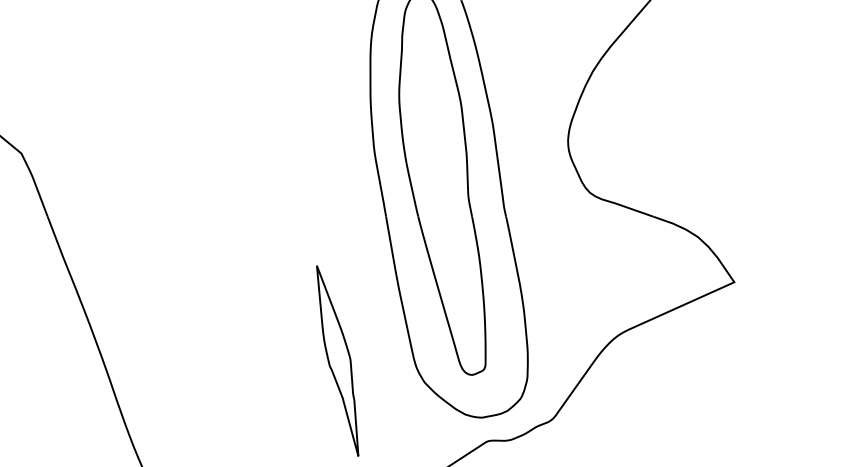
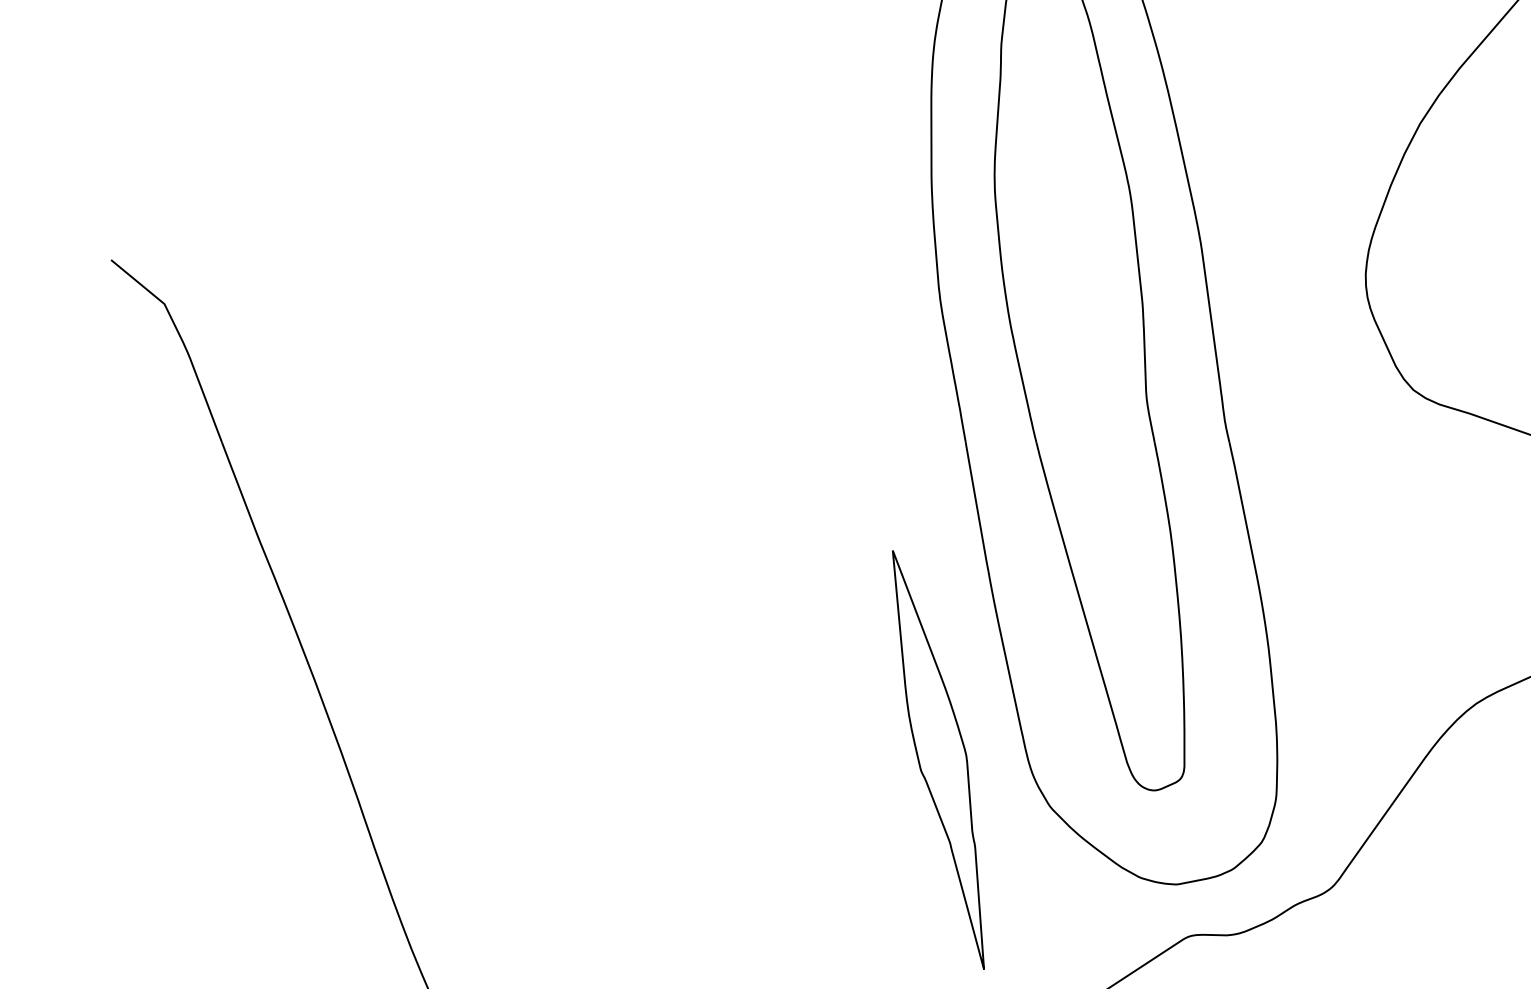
part: (337, 360) -> (938, 758), moved

